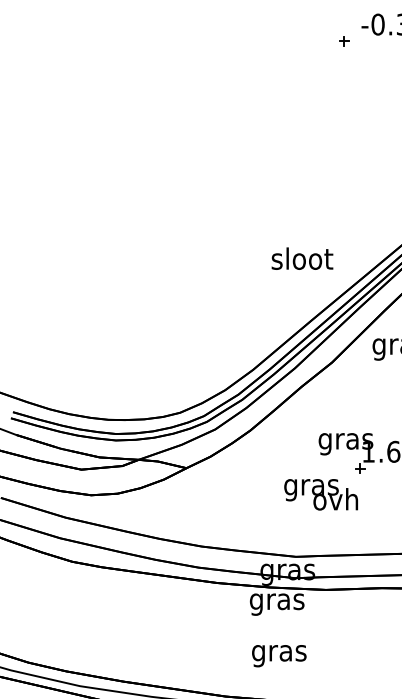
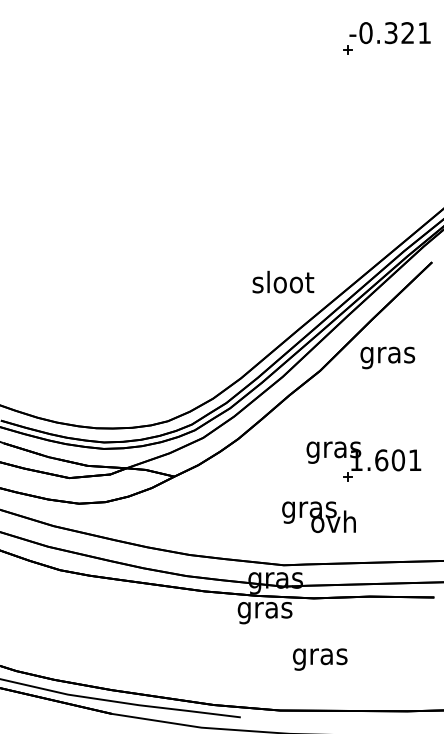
part: (343, 41) -> (347, 49), moved
text: (302, 258) -> (283, 281), moved
text: (320, 494) -> (318, 516), moved
text: (279, 656) -> (320, 659), moved

